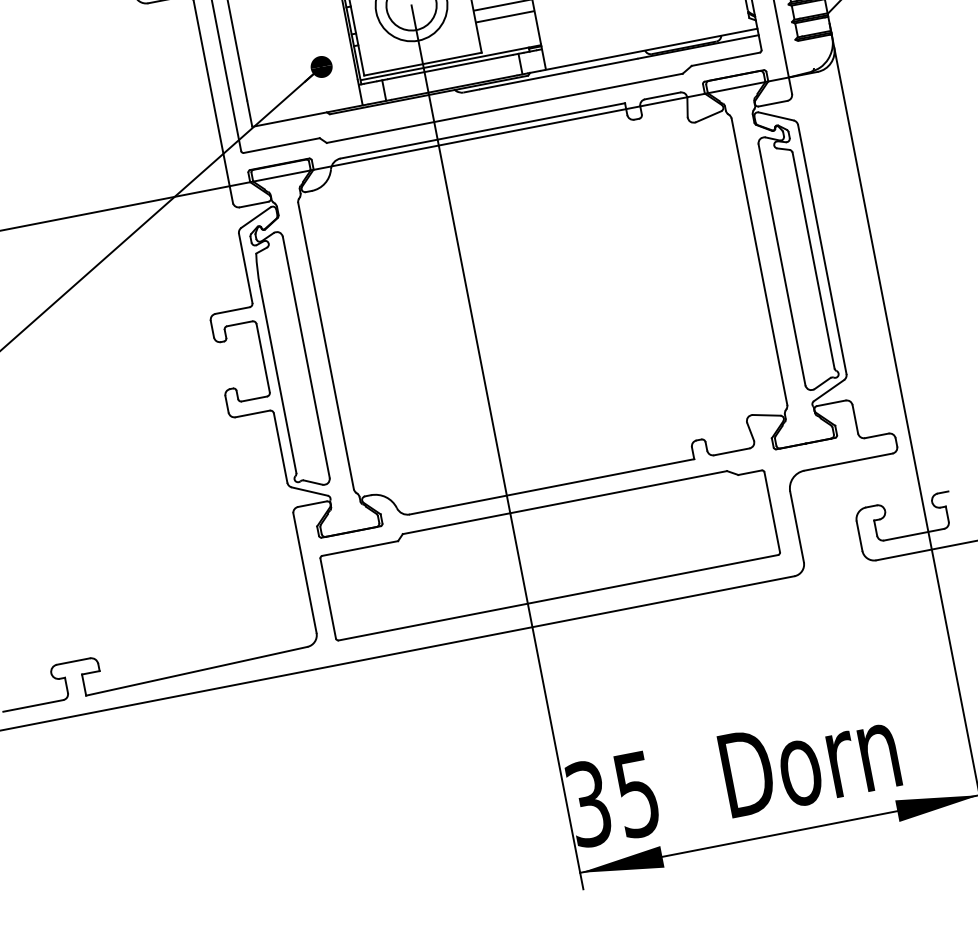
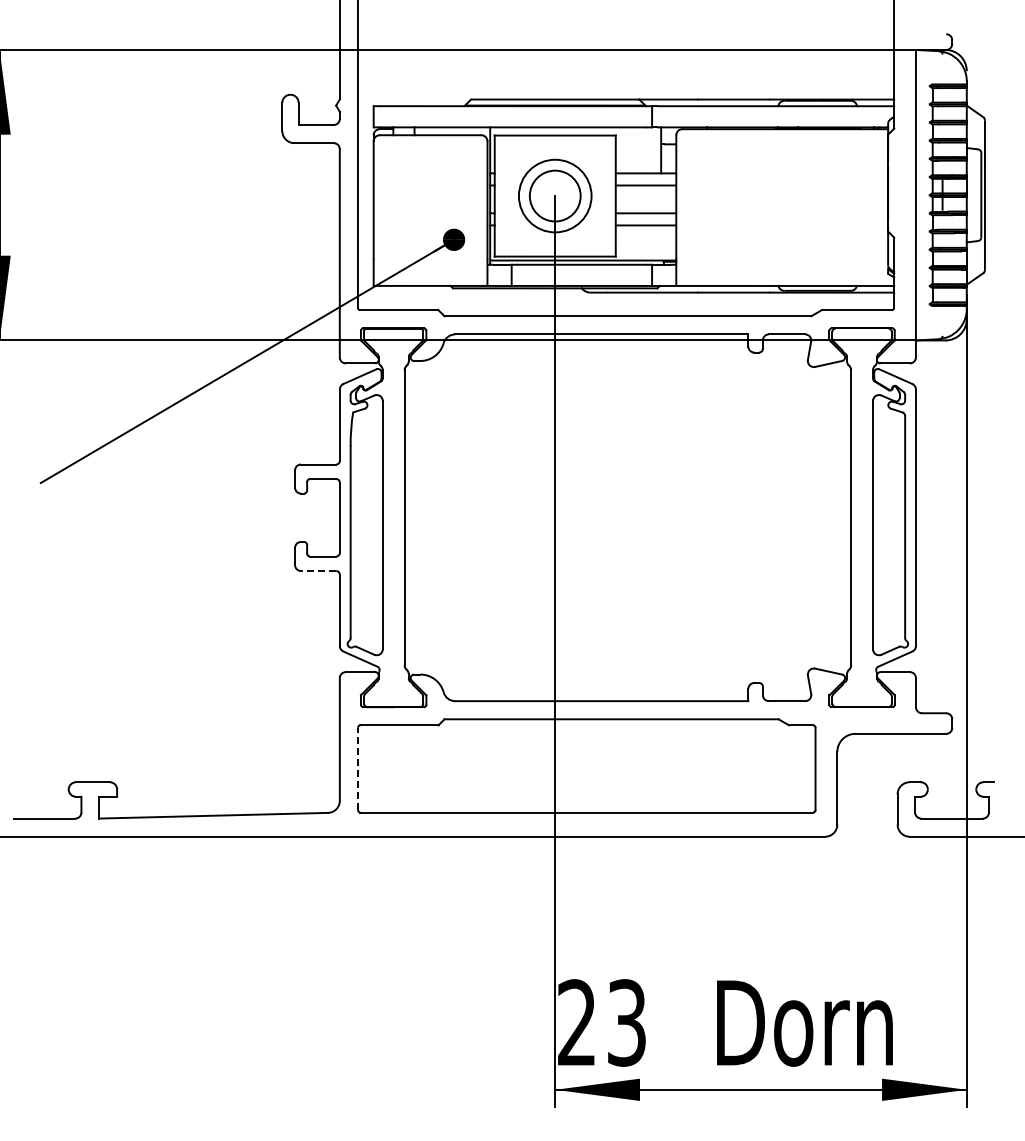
line: (252, 414) -> (318, 571), solid -> dashed
line: (328, 598) -> (358, 768), solid -> dashed
text: (612, 798) -> (601, 1022), 35 -> 23

